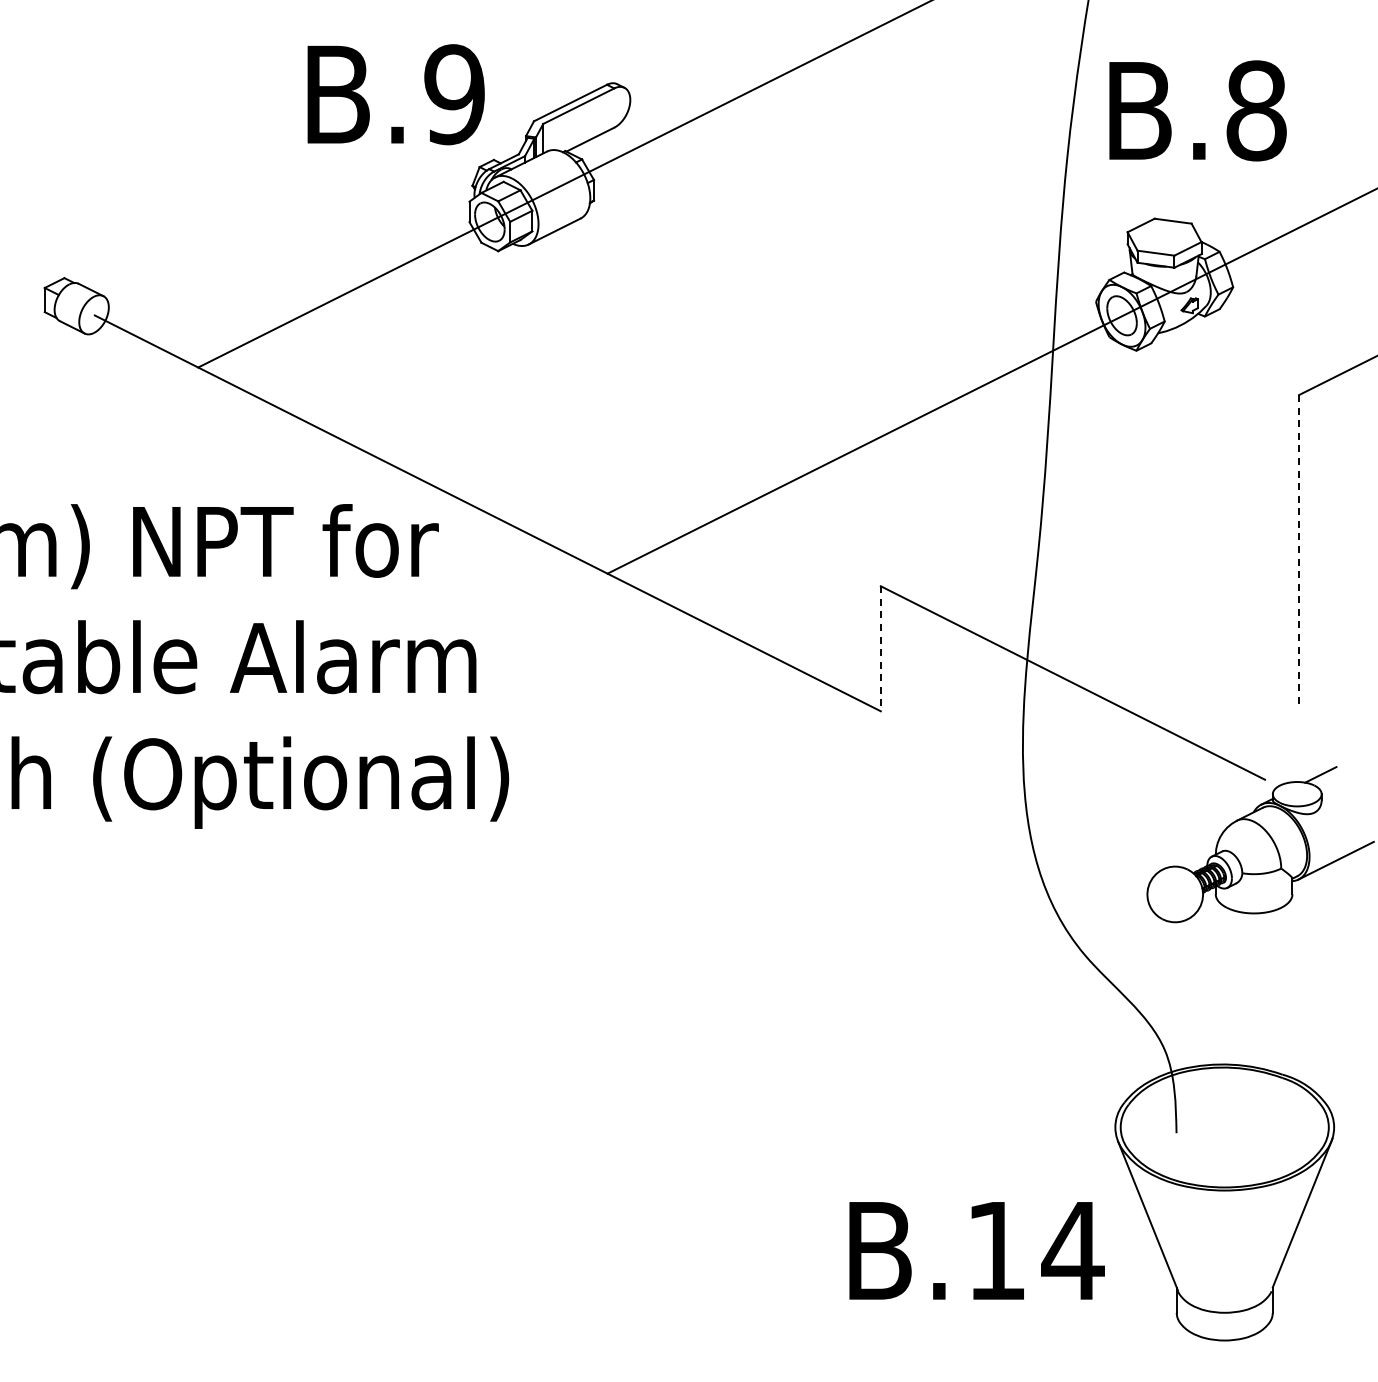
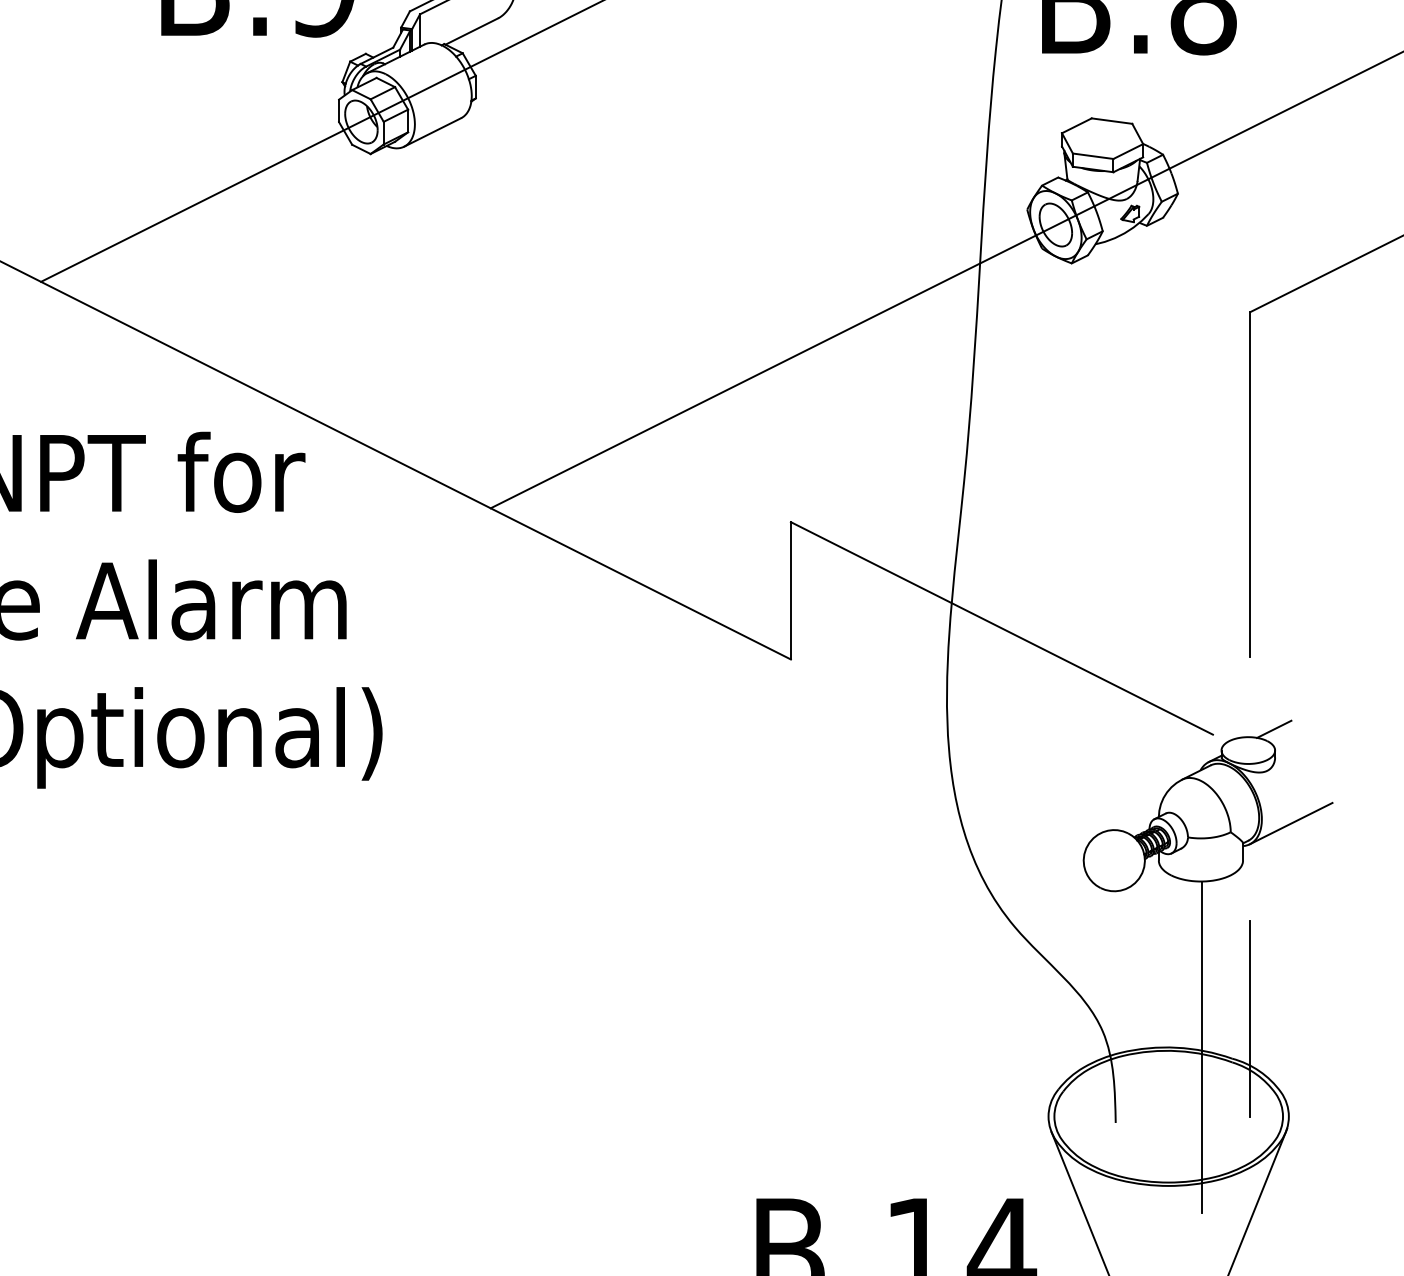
line: (1299, 551) -> (1250, 483), dashed -> solid
line: (880, 648) -> (790, 590), dashed -> solid
line: (1299, 1038) -> (1250, 1018), added
line: (1255, 1063) -> (1202, 1046), added

